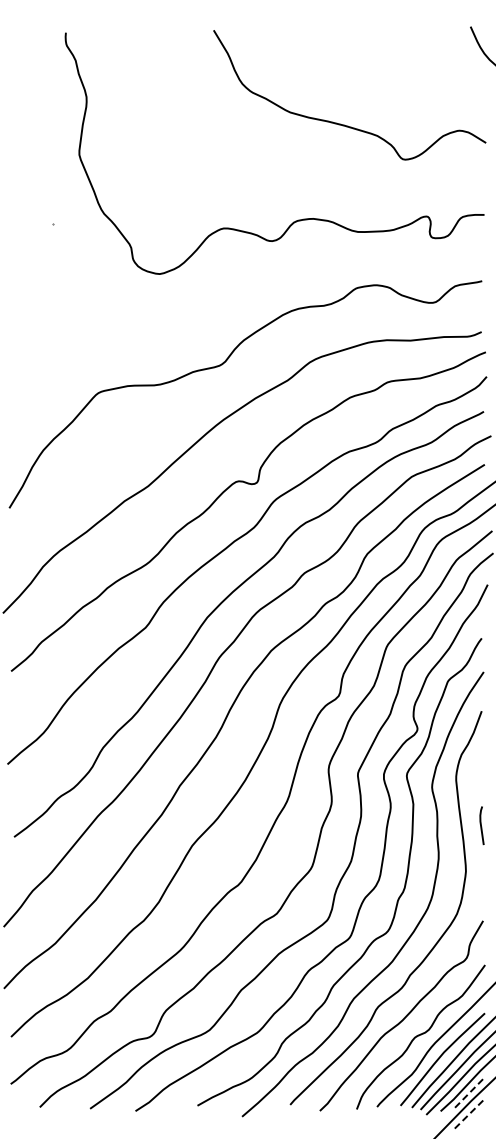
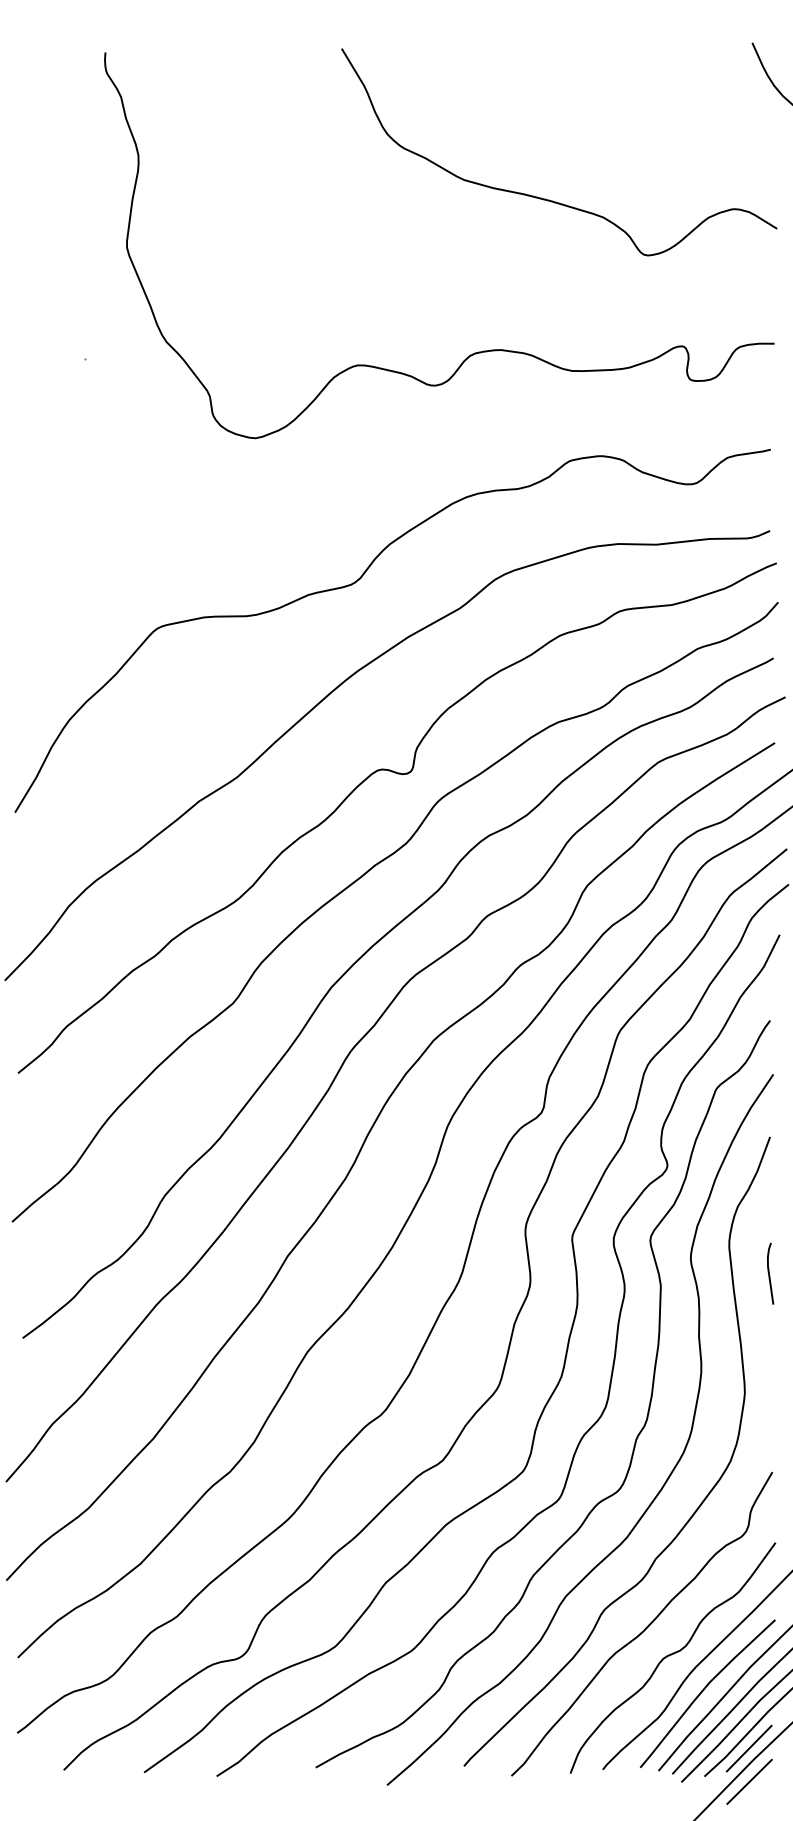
line: (481, 825) -> (769, 1273), moved
line: (468, 1093) -> (748, 1748), dashed -> solid
line: (468, 1115) -> (748, 1783), dashed -> solid

